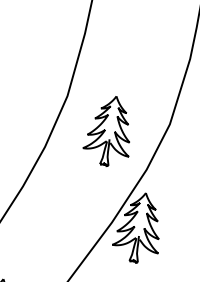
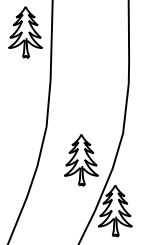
part: (109, 131) -> (81, 160), moved

